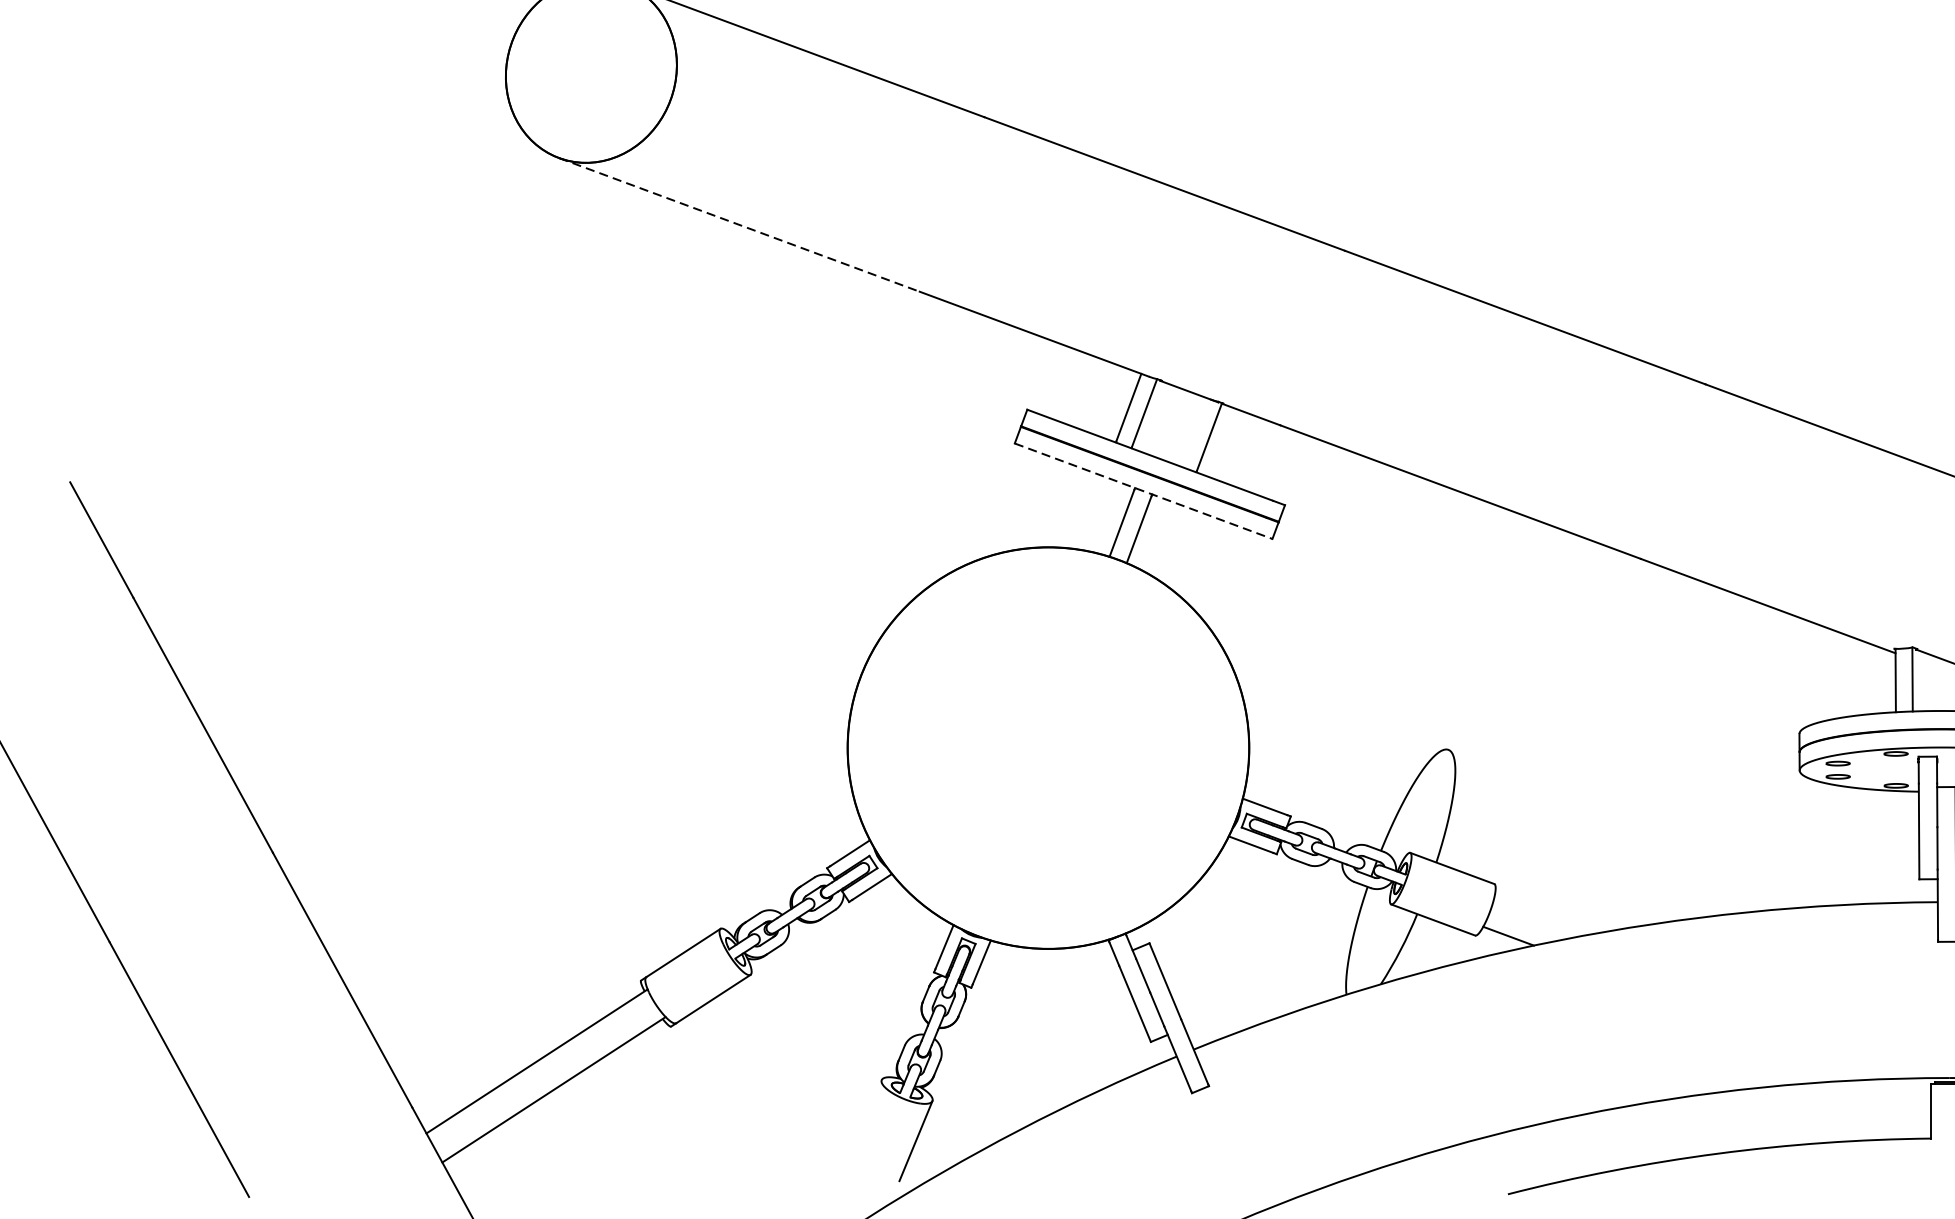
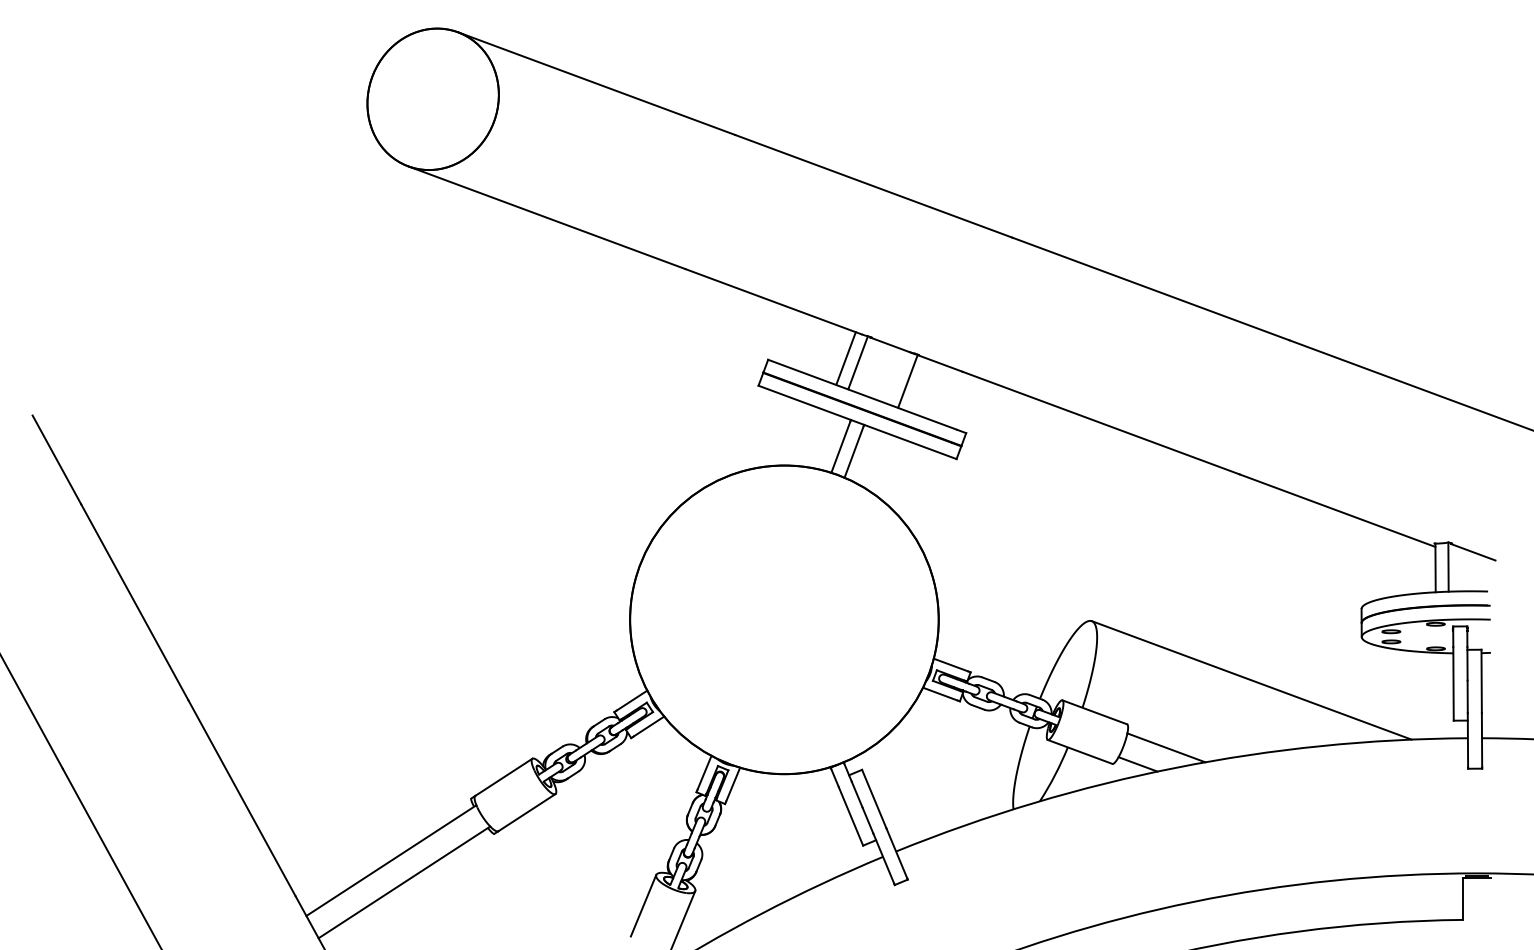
line: (738, 224) -> (546, 217), dashed -> solid
line: (1143, 491) -> (857, 422), dashed -> solid
line: (1656, 827) -> (1251, 680), added
line: (1545, 914) -> (1166, 747), added
line: (865, 1119) -> (643, 905), added

